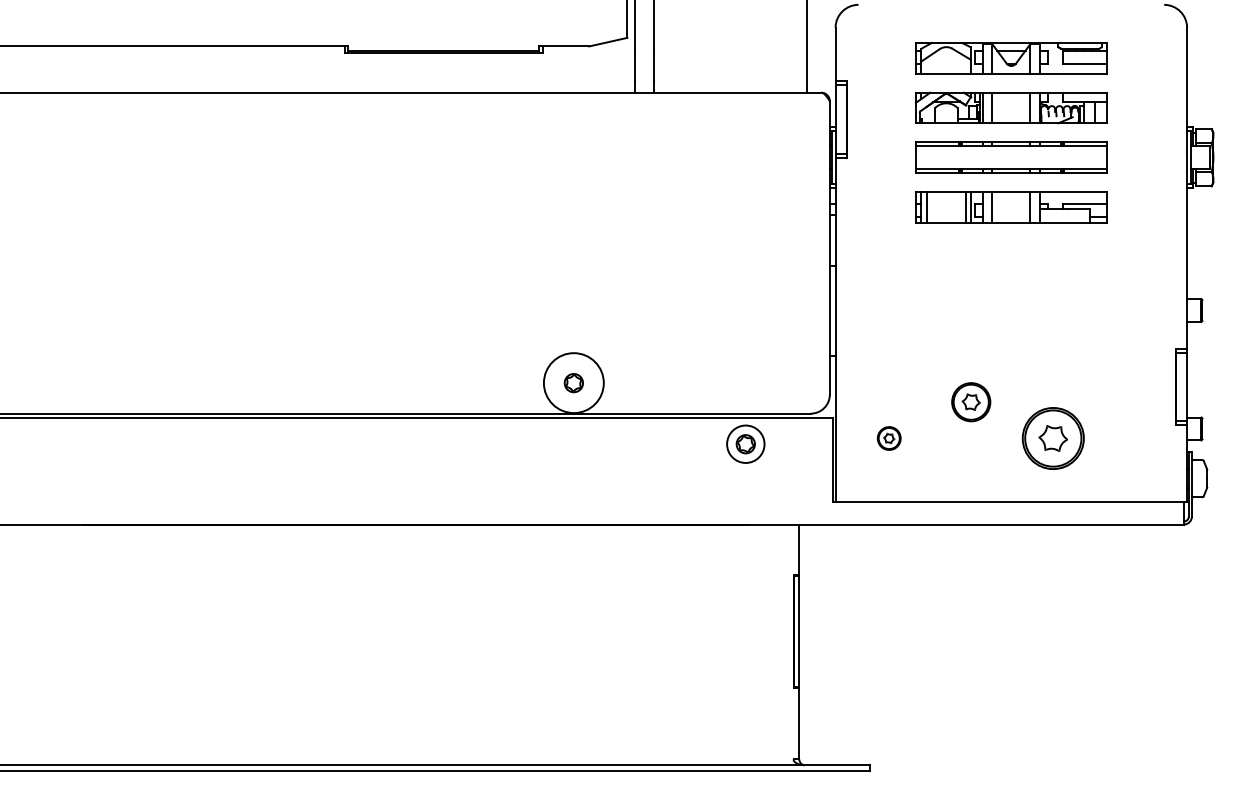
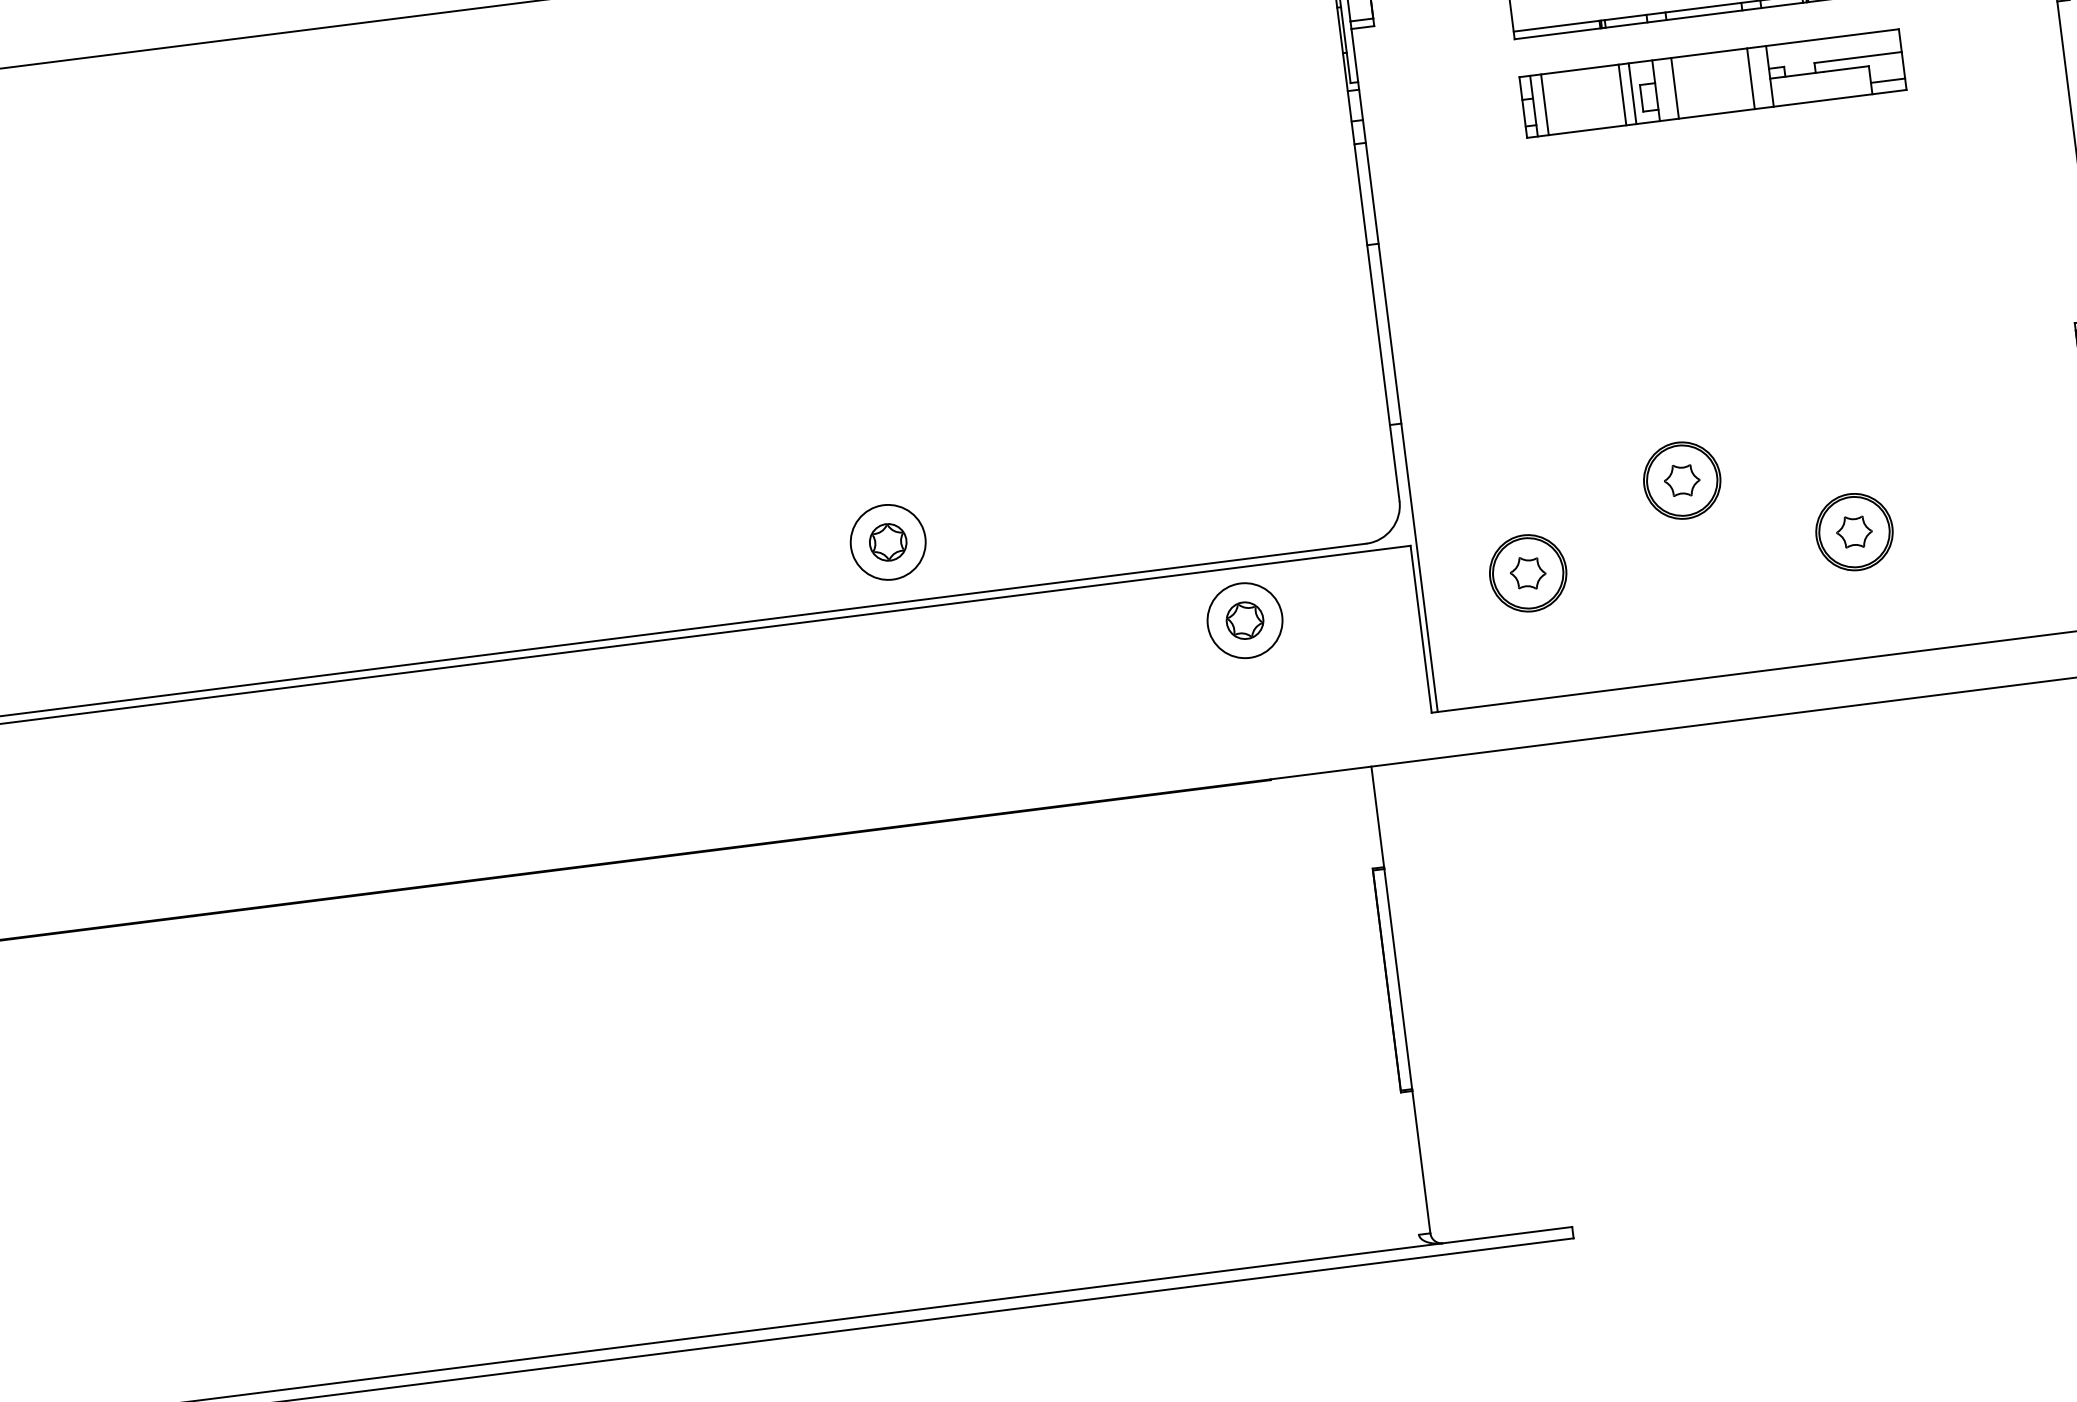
circle: (573, 382) -> (887, 541), size x0.62
part: (889, 438) -> (1528, 573), size x1.67
part: (1053, 438) -> (1854, 532), size x0.62

